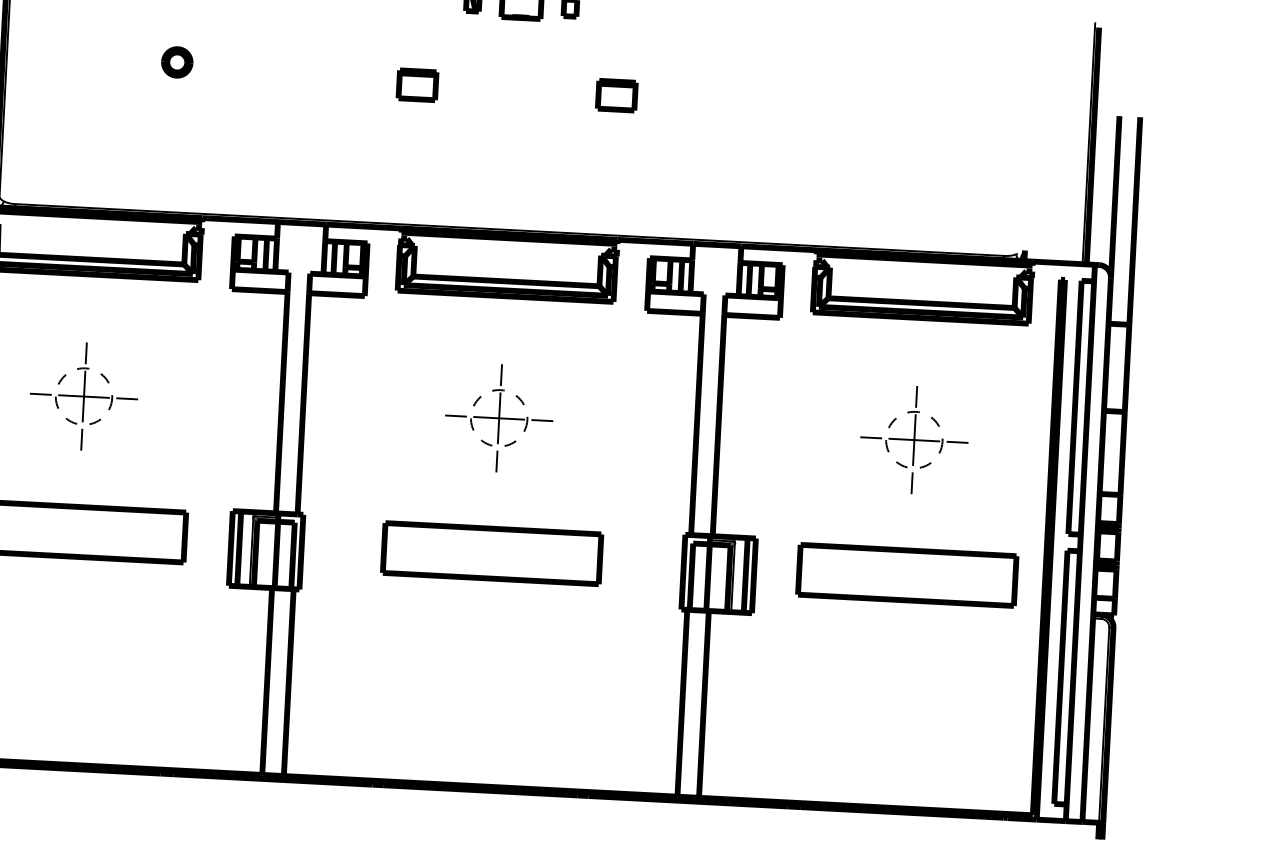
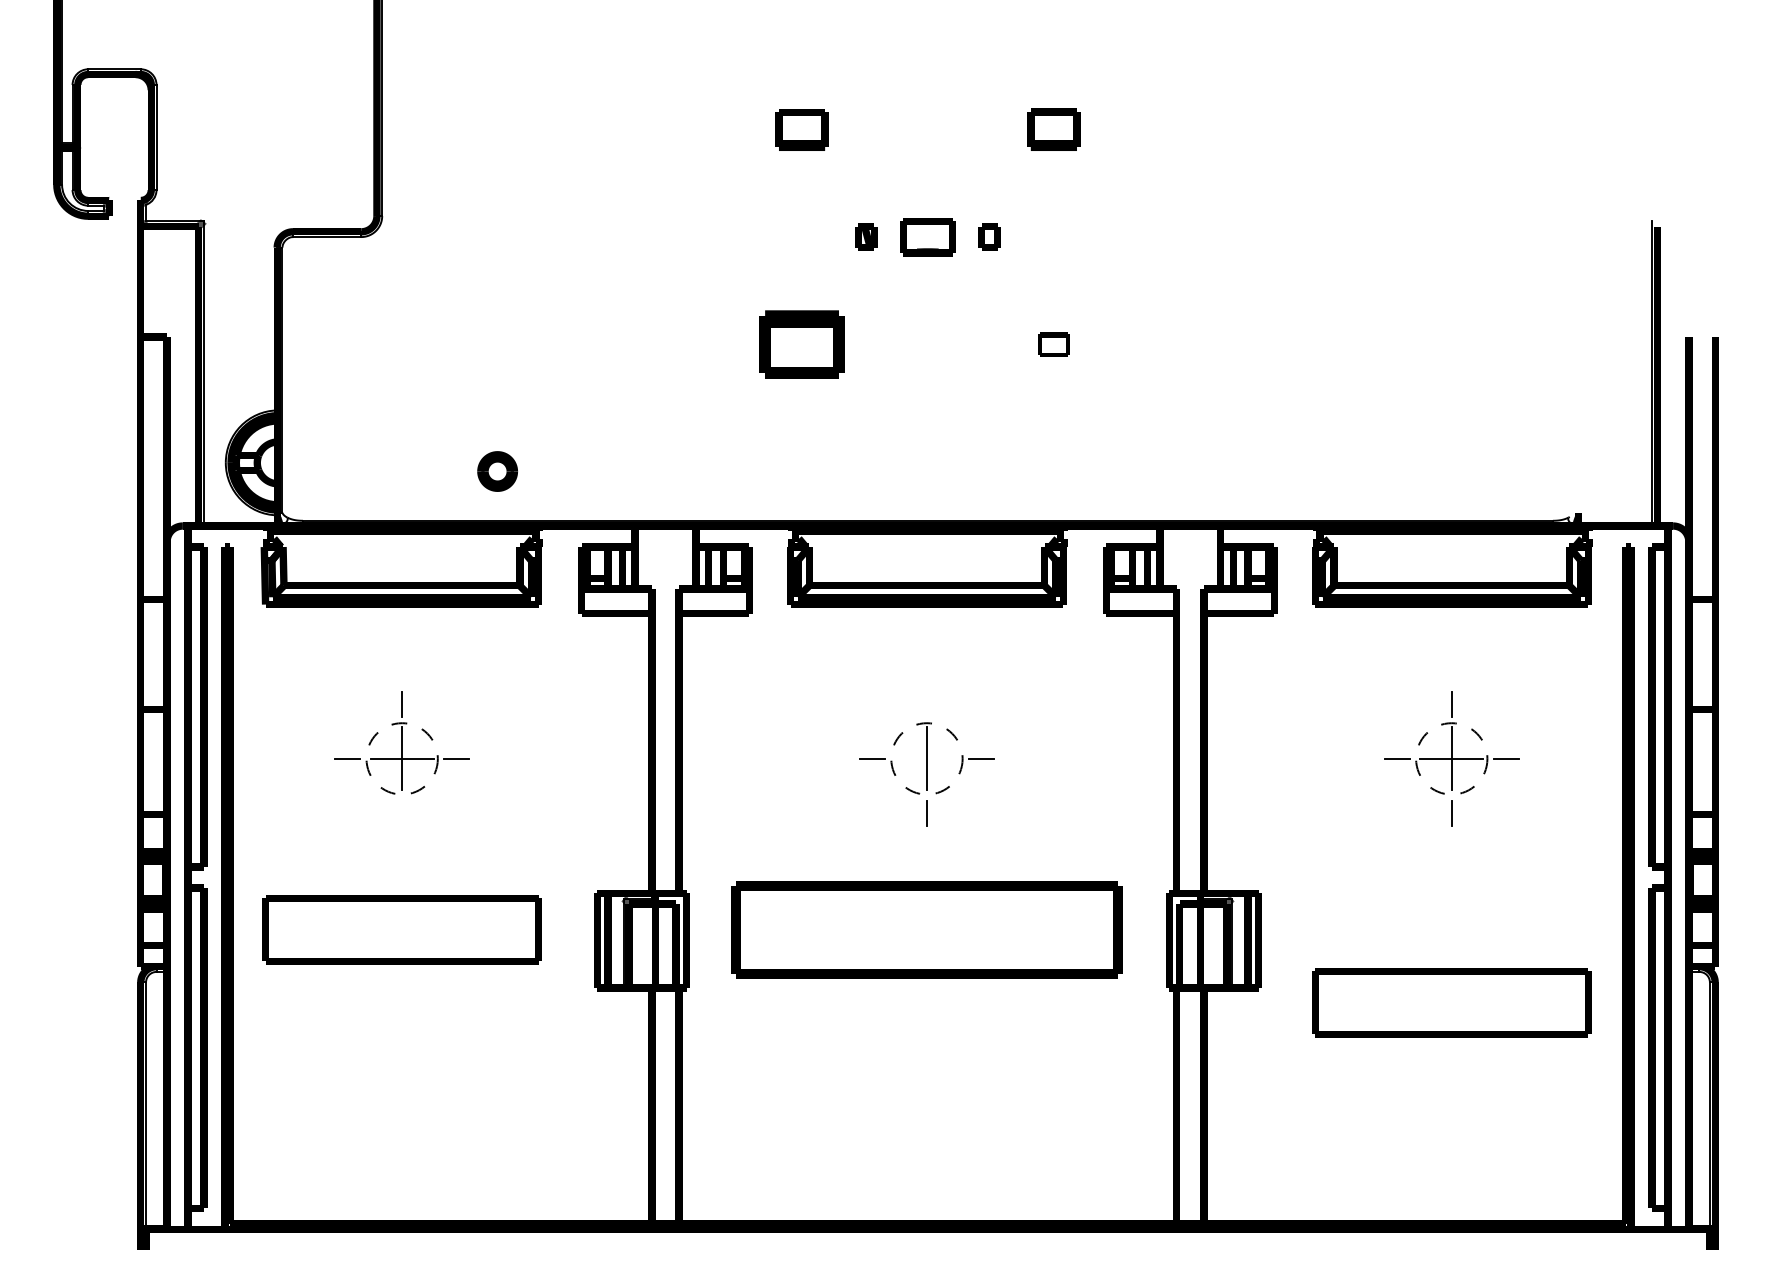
part: (177, 62) -> (497, 471), moved
part: (417, 85) -> (801, 344), size x1.6
part: (616, 95) -> (1053, 344), size x0.6
line: (501, 374) -> (926, 703), removed
line: (498, 418) -> (926, 758), removed
line: (82, 439) -> (402, 813), removed
part: (491, 553) -> (926, 929), size x1.4
part: (907, 575) -> (1451, 1002), moved

